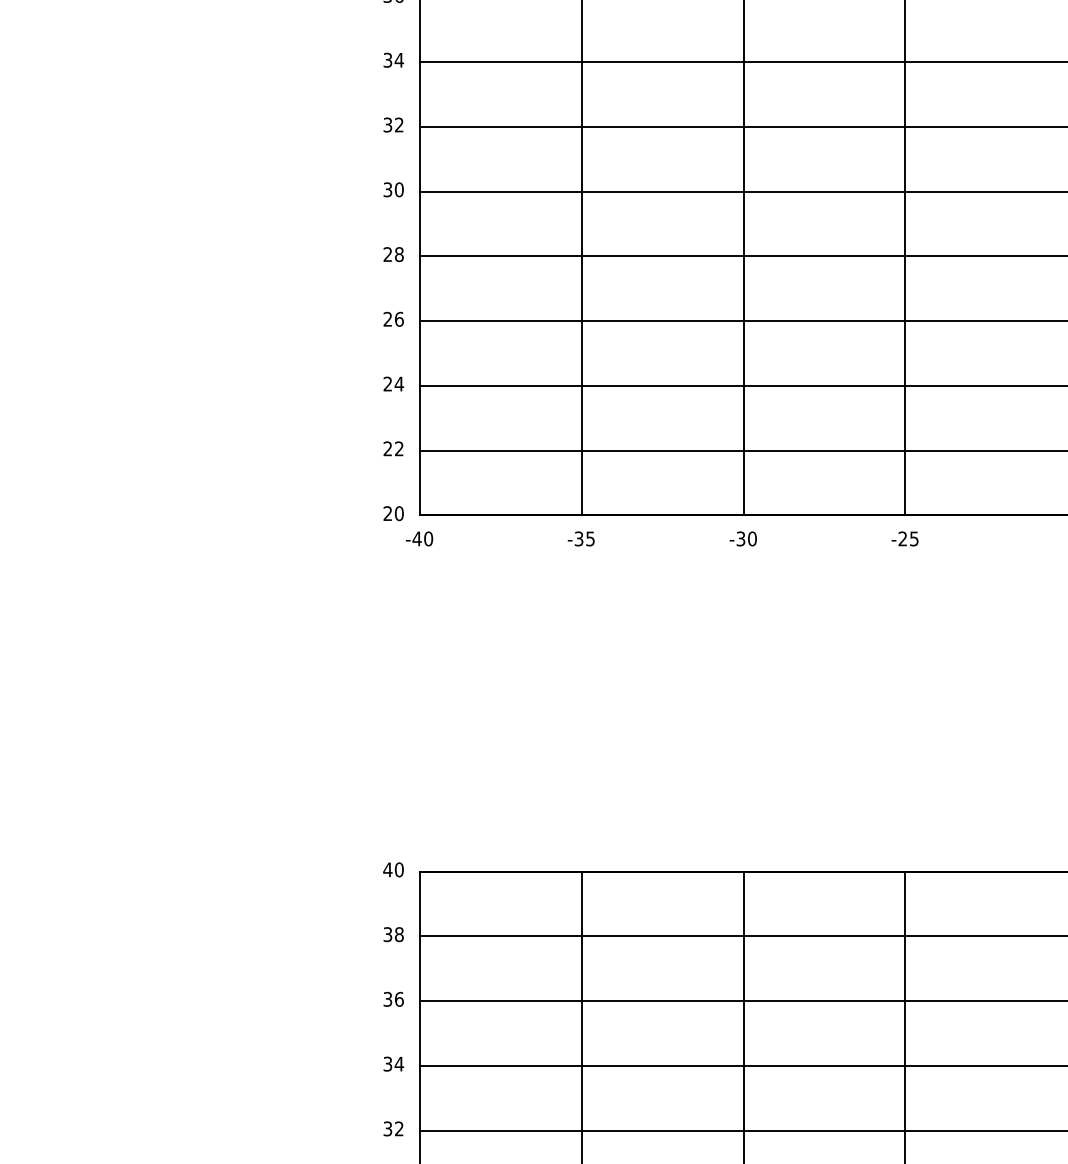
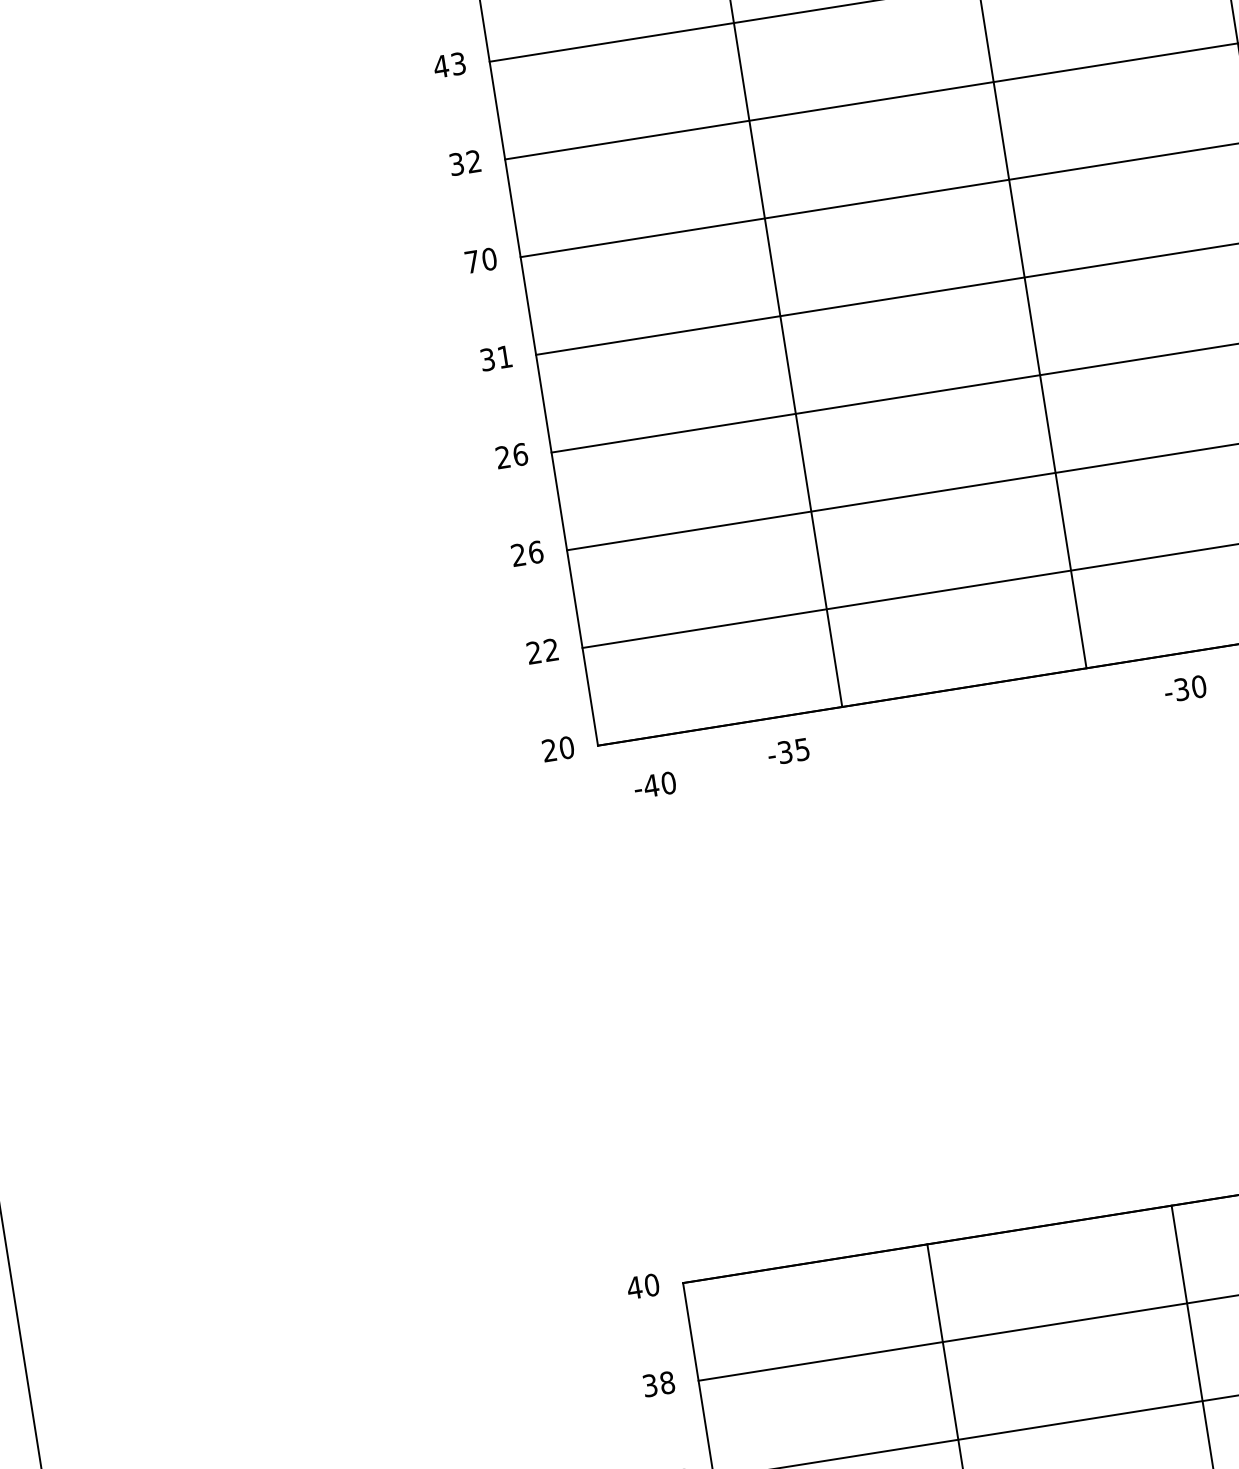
text: (393, 59) -> (449, 64), 34 -> 43
text: (387, 189) -> (471, 261), 30 -> 70
text: (393, 254) -> (496, 358), 28 -> 31
text: (399, 383) -> (536, 551), 24 -> 26
text: (419, 538) -> (654, 784), moved
text: (580, 538) -> (787, 751), moved
text: (742, 538) -> (1184, 688), moved

